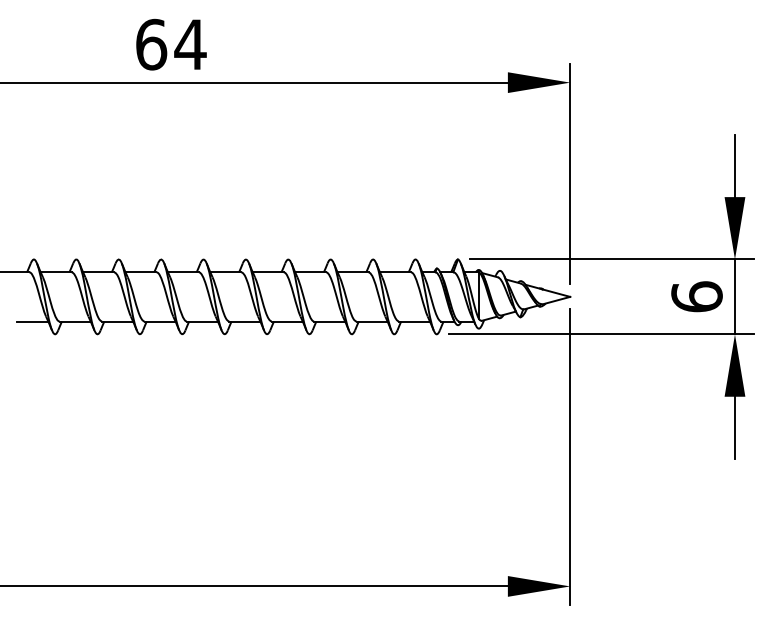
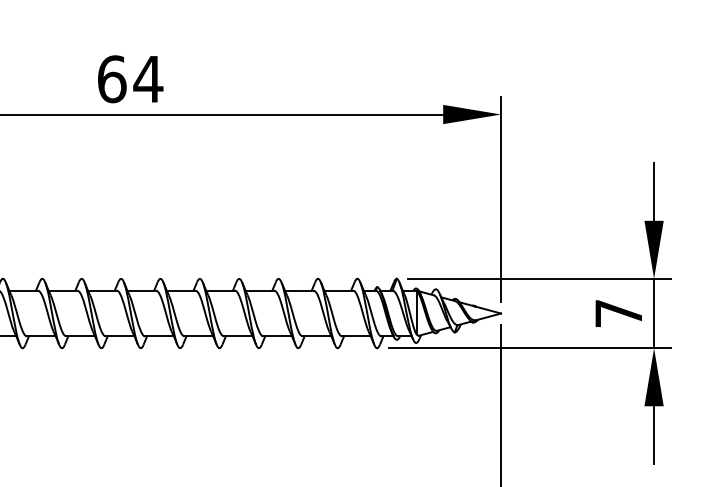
text: (696, 296) -> (618, 313), 6 -> 7

